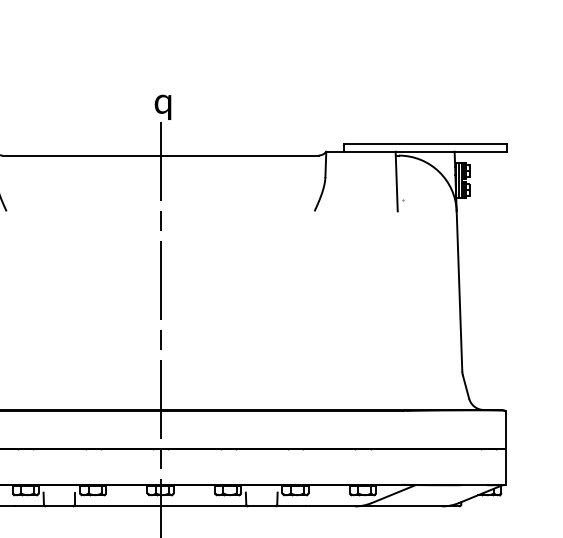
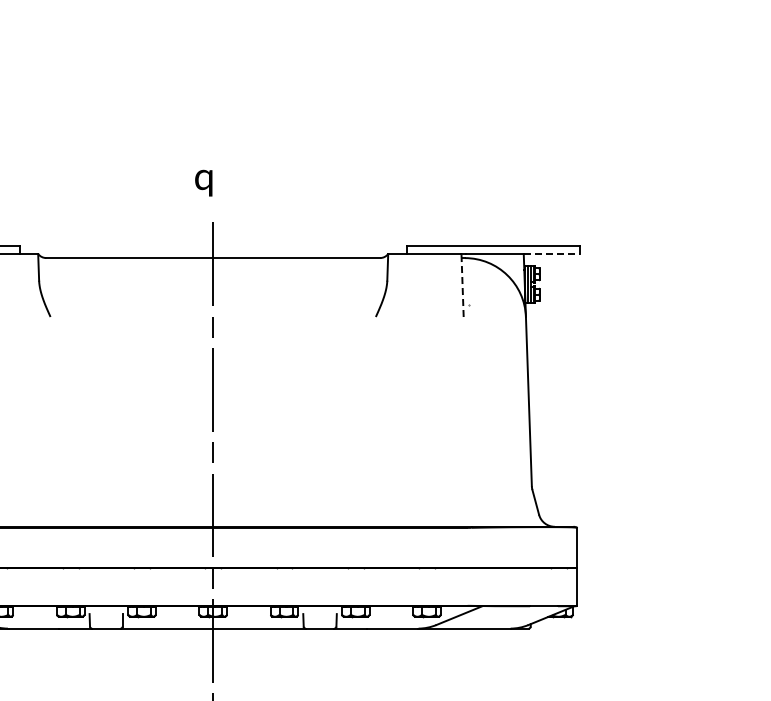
text: (162, 106) -> (203, 182), moved
line: (480, 152) -> (551, 254), solid -> dashed
line: (396, 181) -> (462, 285), solid -> dashed

